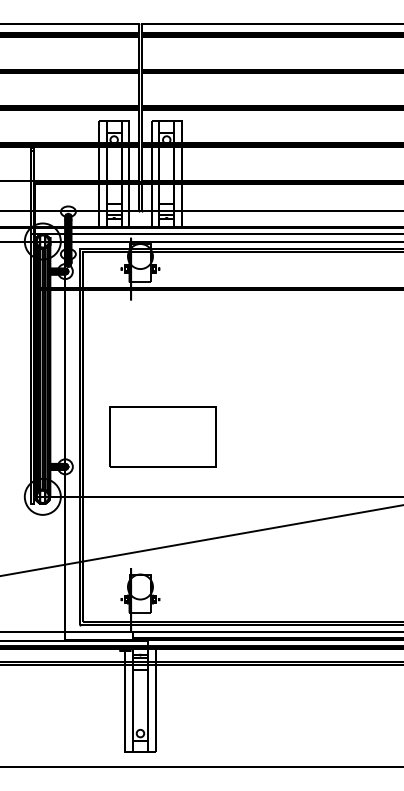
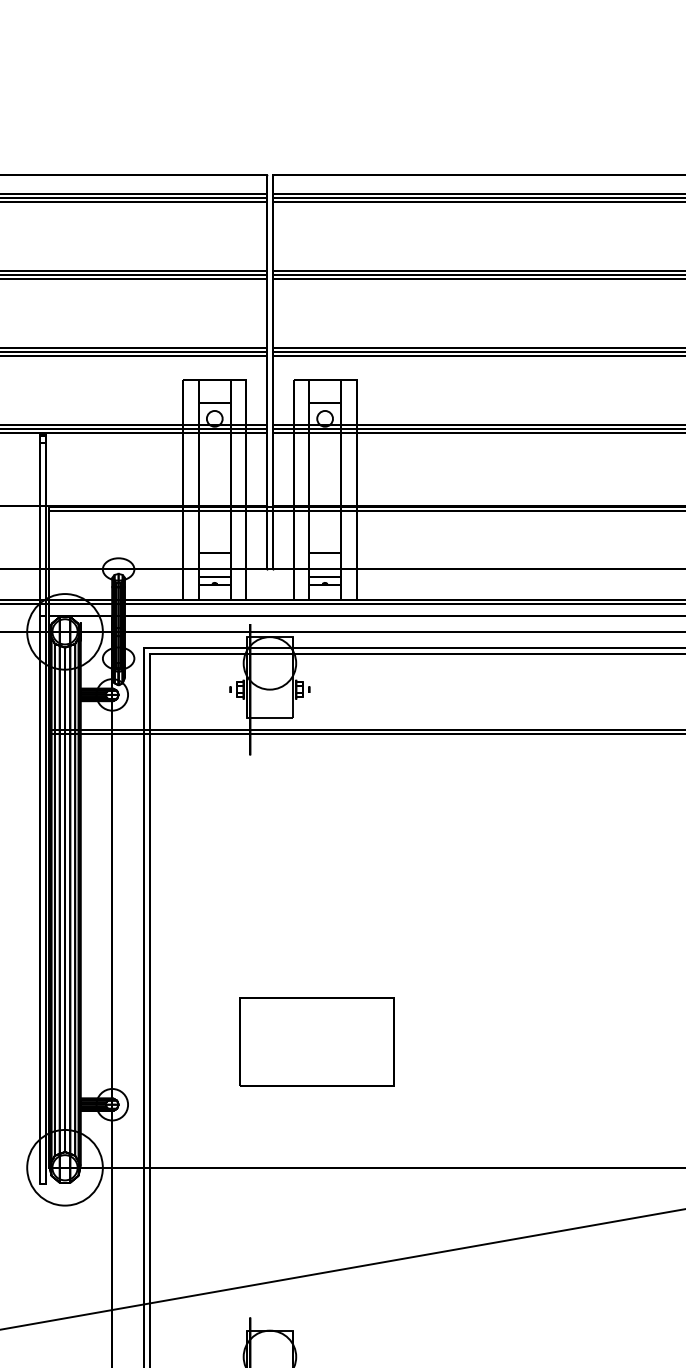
part: (162, 436) -> (316, 1041), size x0.7

